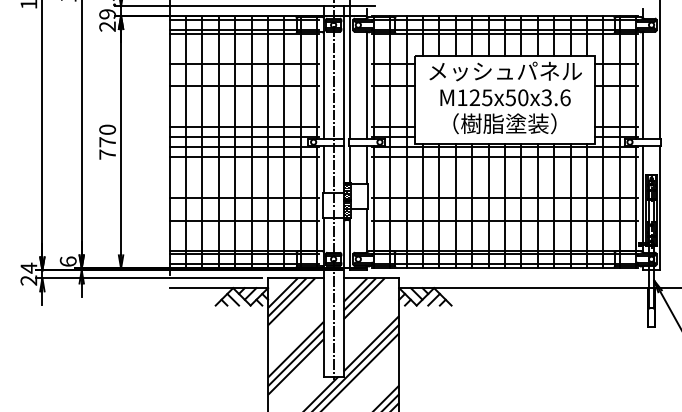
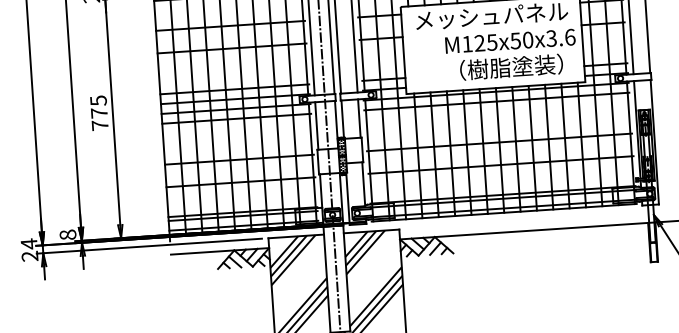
text: (505, 111) -> (511, 54), moved
text: (107, 129) -> (98, 100), 770 -> 775
text: (67, 261) -> (67, 234), 6 -> 8

